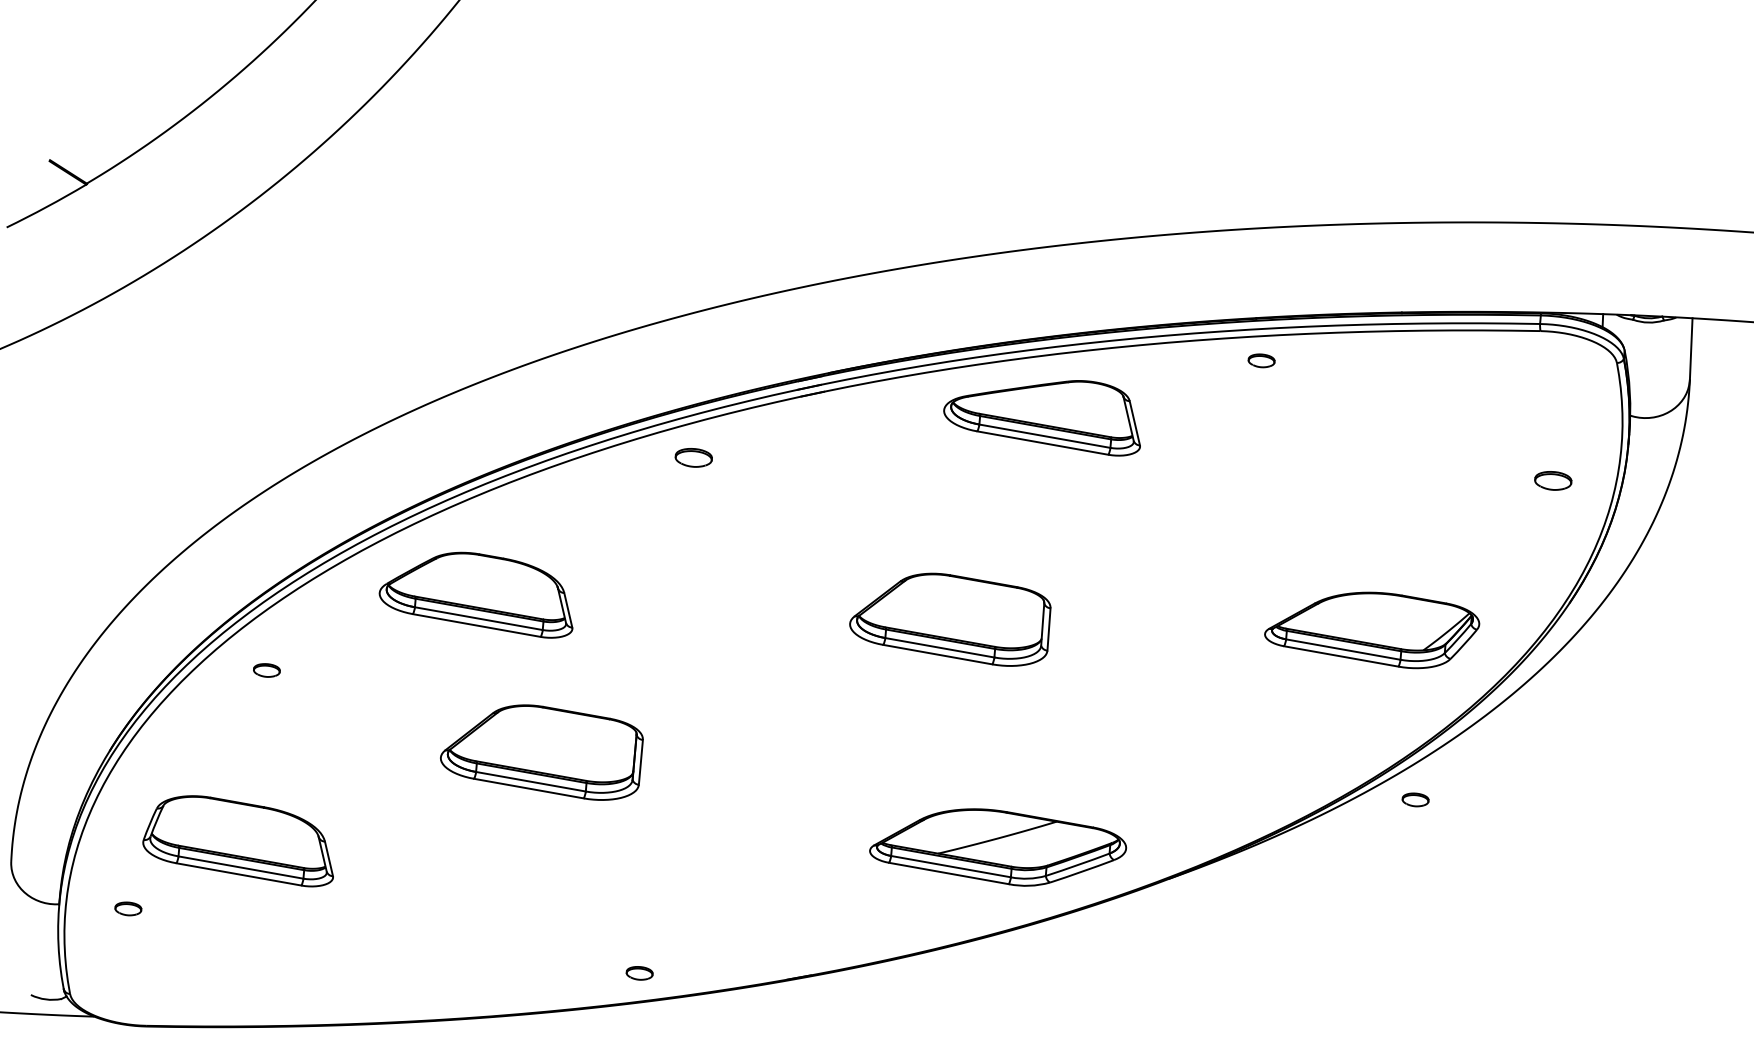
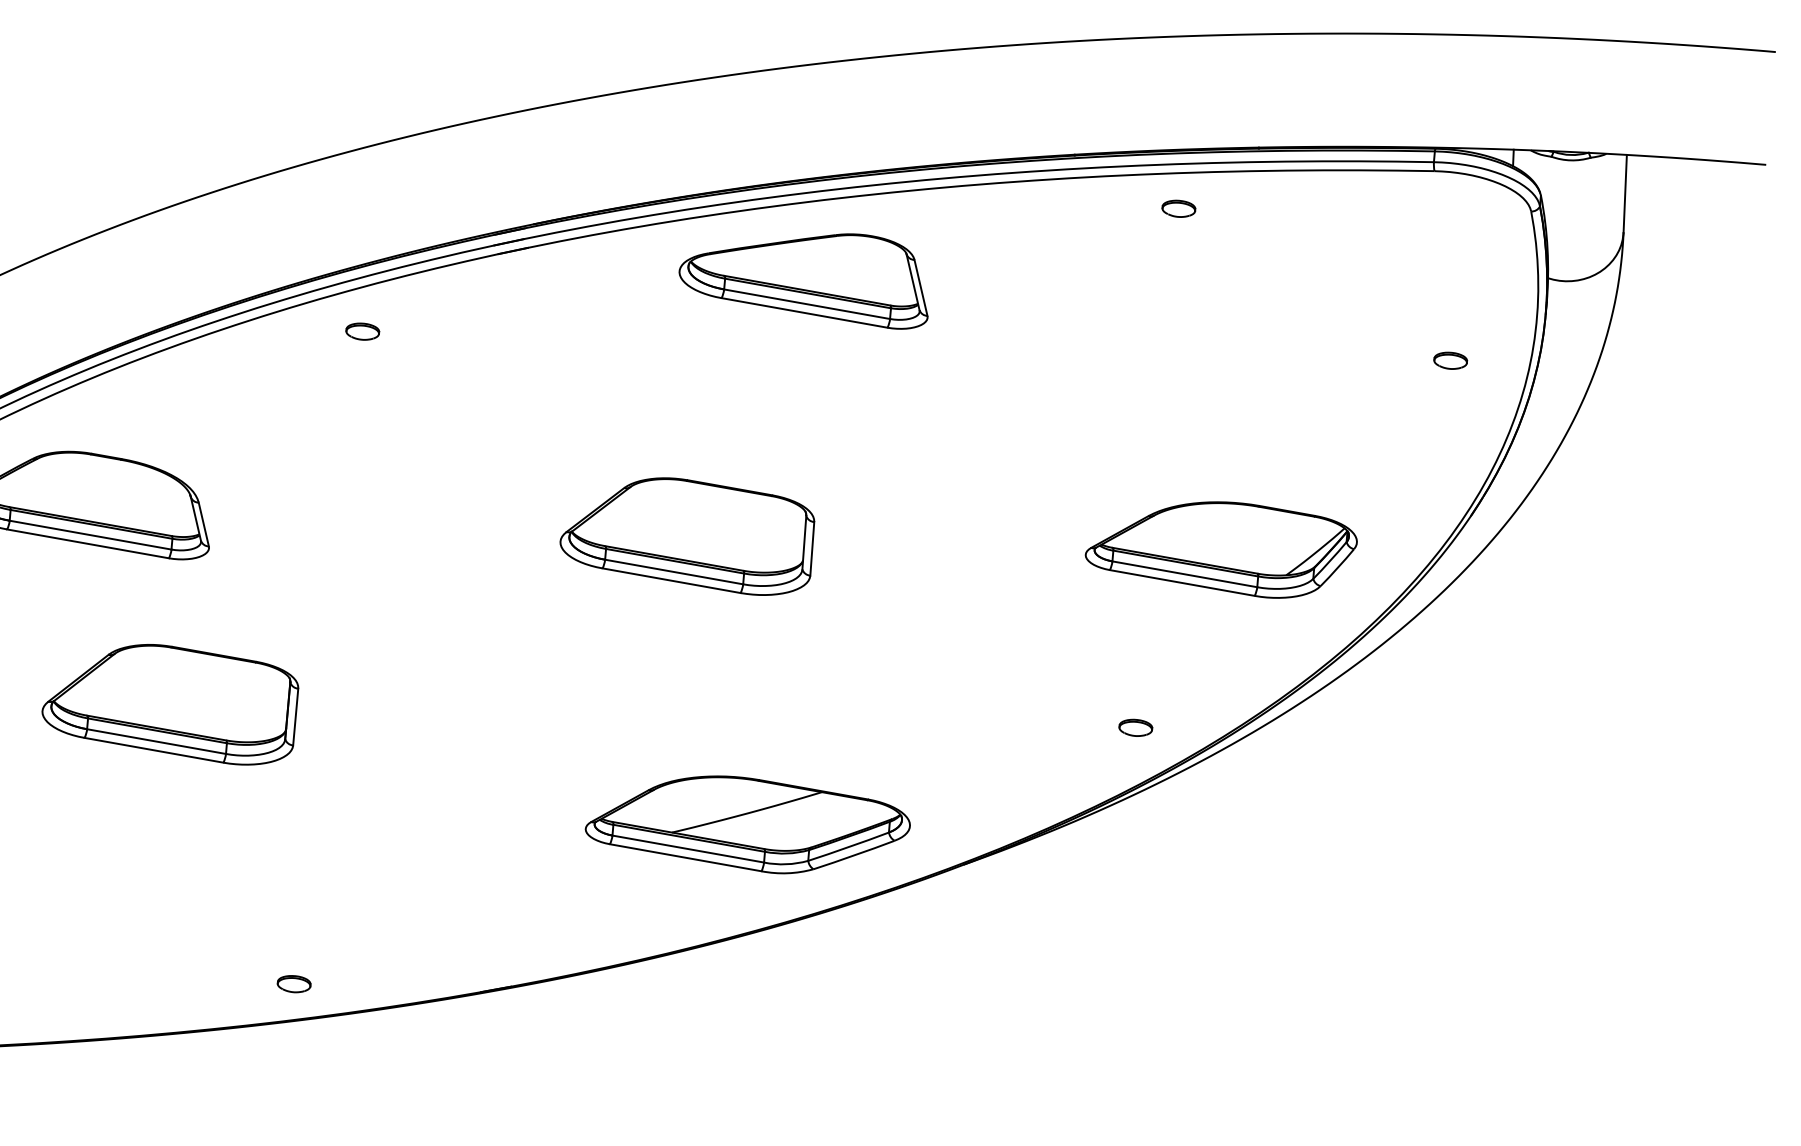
part: (1261, 360) -> (1178, 208), moved
part: (693, 457) -> (362, 331), size x0.71
part: (1553, 480) -> (1450, 360), size x0.71
part: (1415, 799) -> (1135, 727), moved

